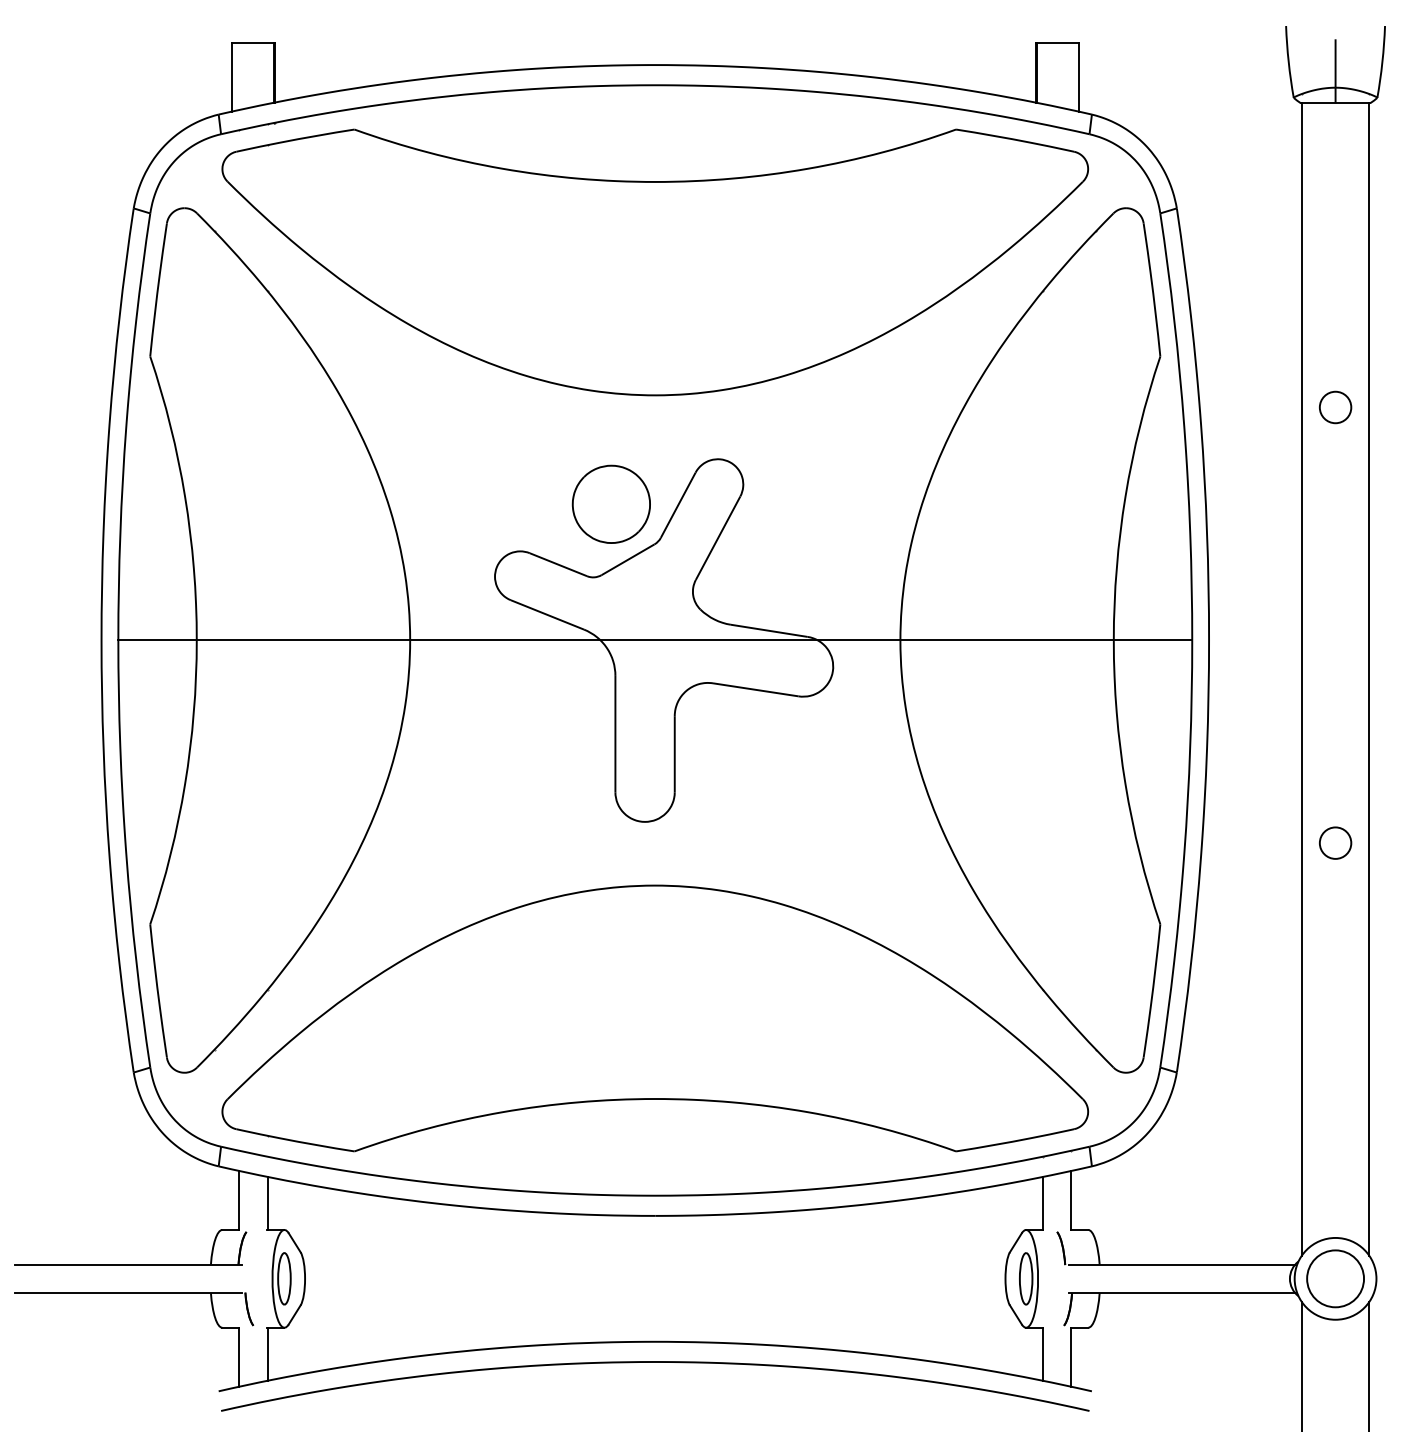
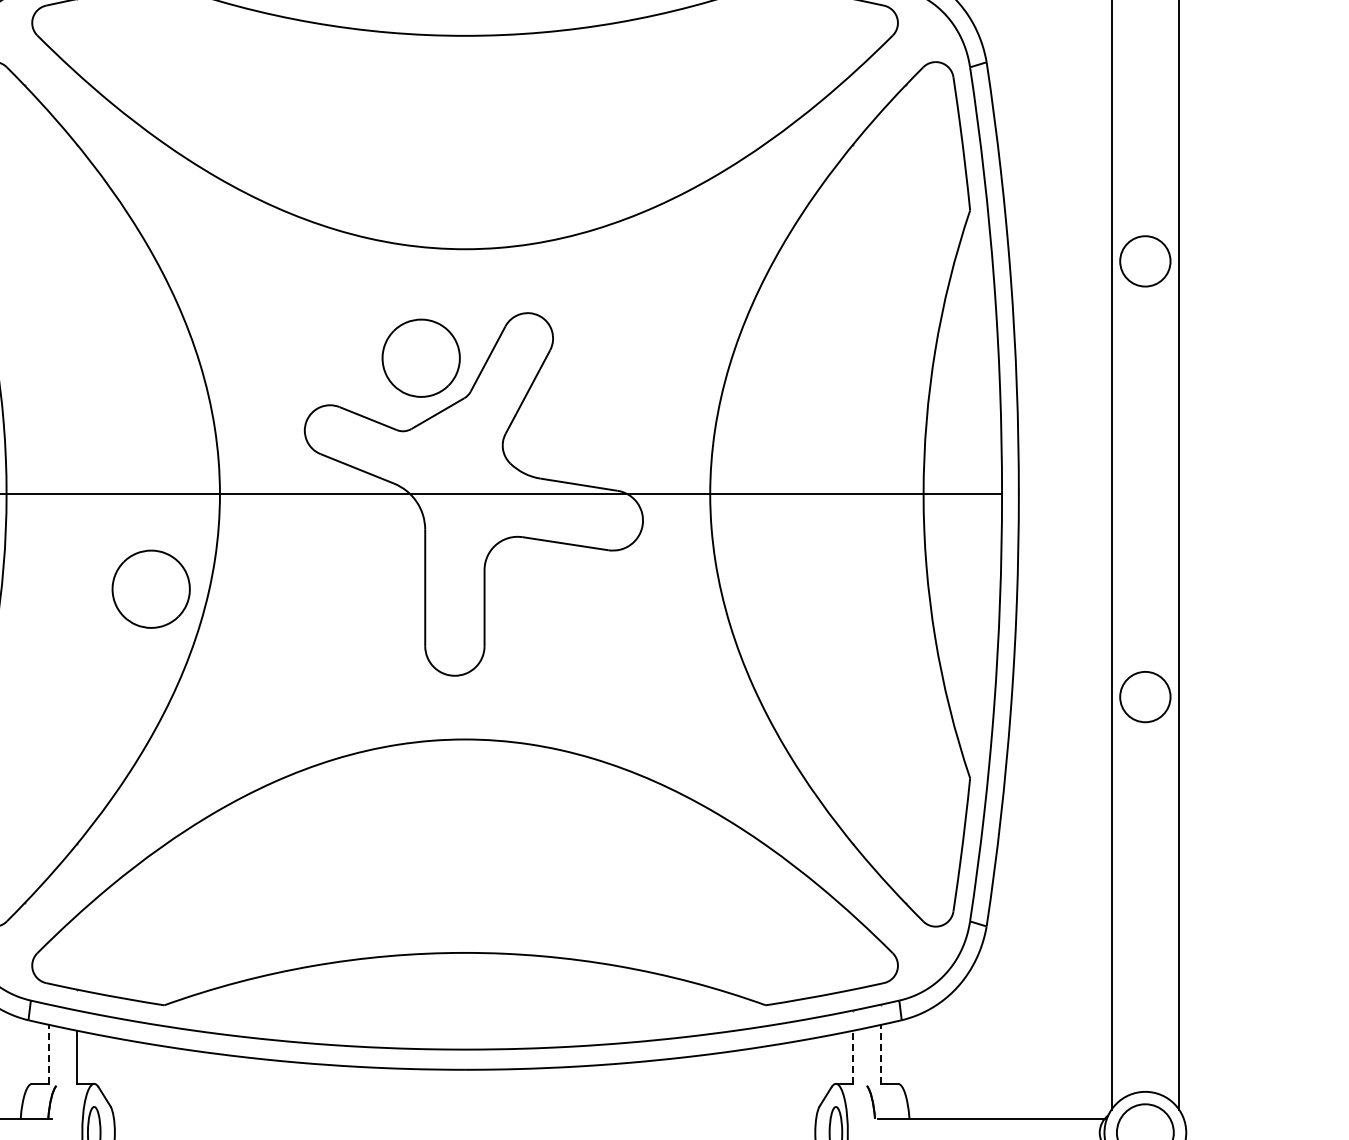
circle: (1335, 407) -> (1145, 261), size x1.6
part: (340, 734) -> (150, 588), added
circle: (1335, 842) -> (1145, 696), size x1.6
line: (239, 1200) -> (49, 1054), solid -> dashed
line: (1071, 1200) -> (881, 1054), solid -> dashed
line: (1042, 1203) -> (852, 1057), solid -> dashed

